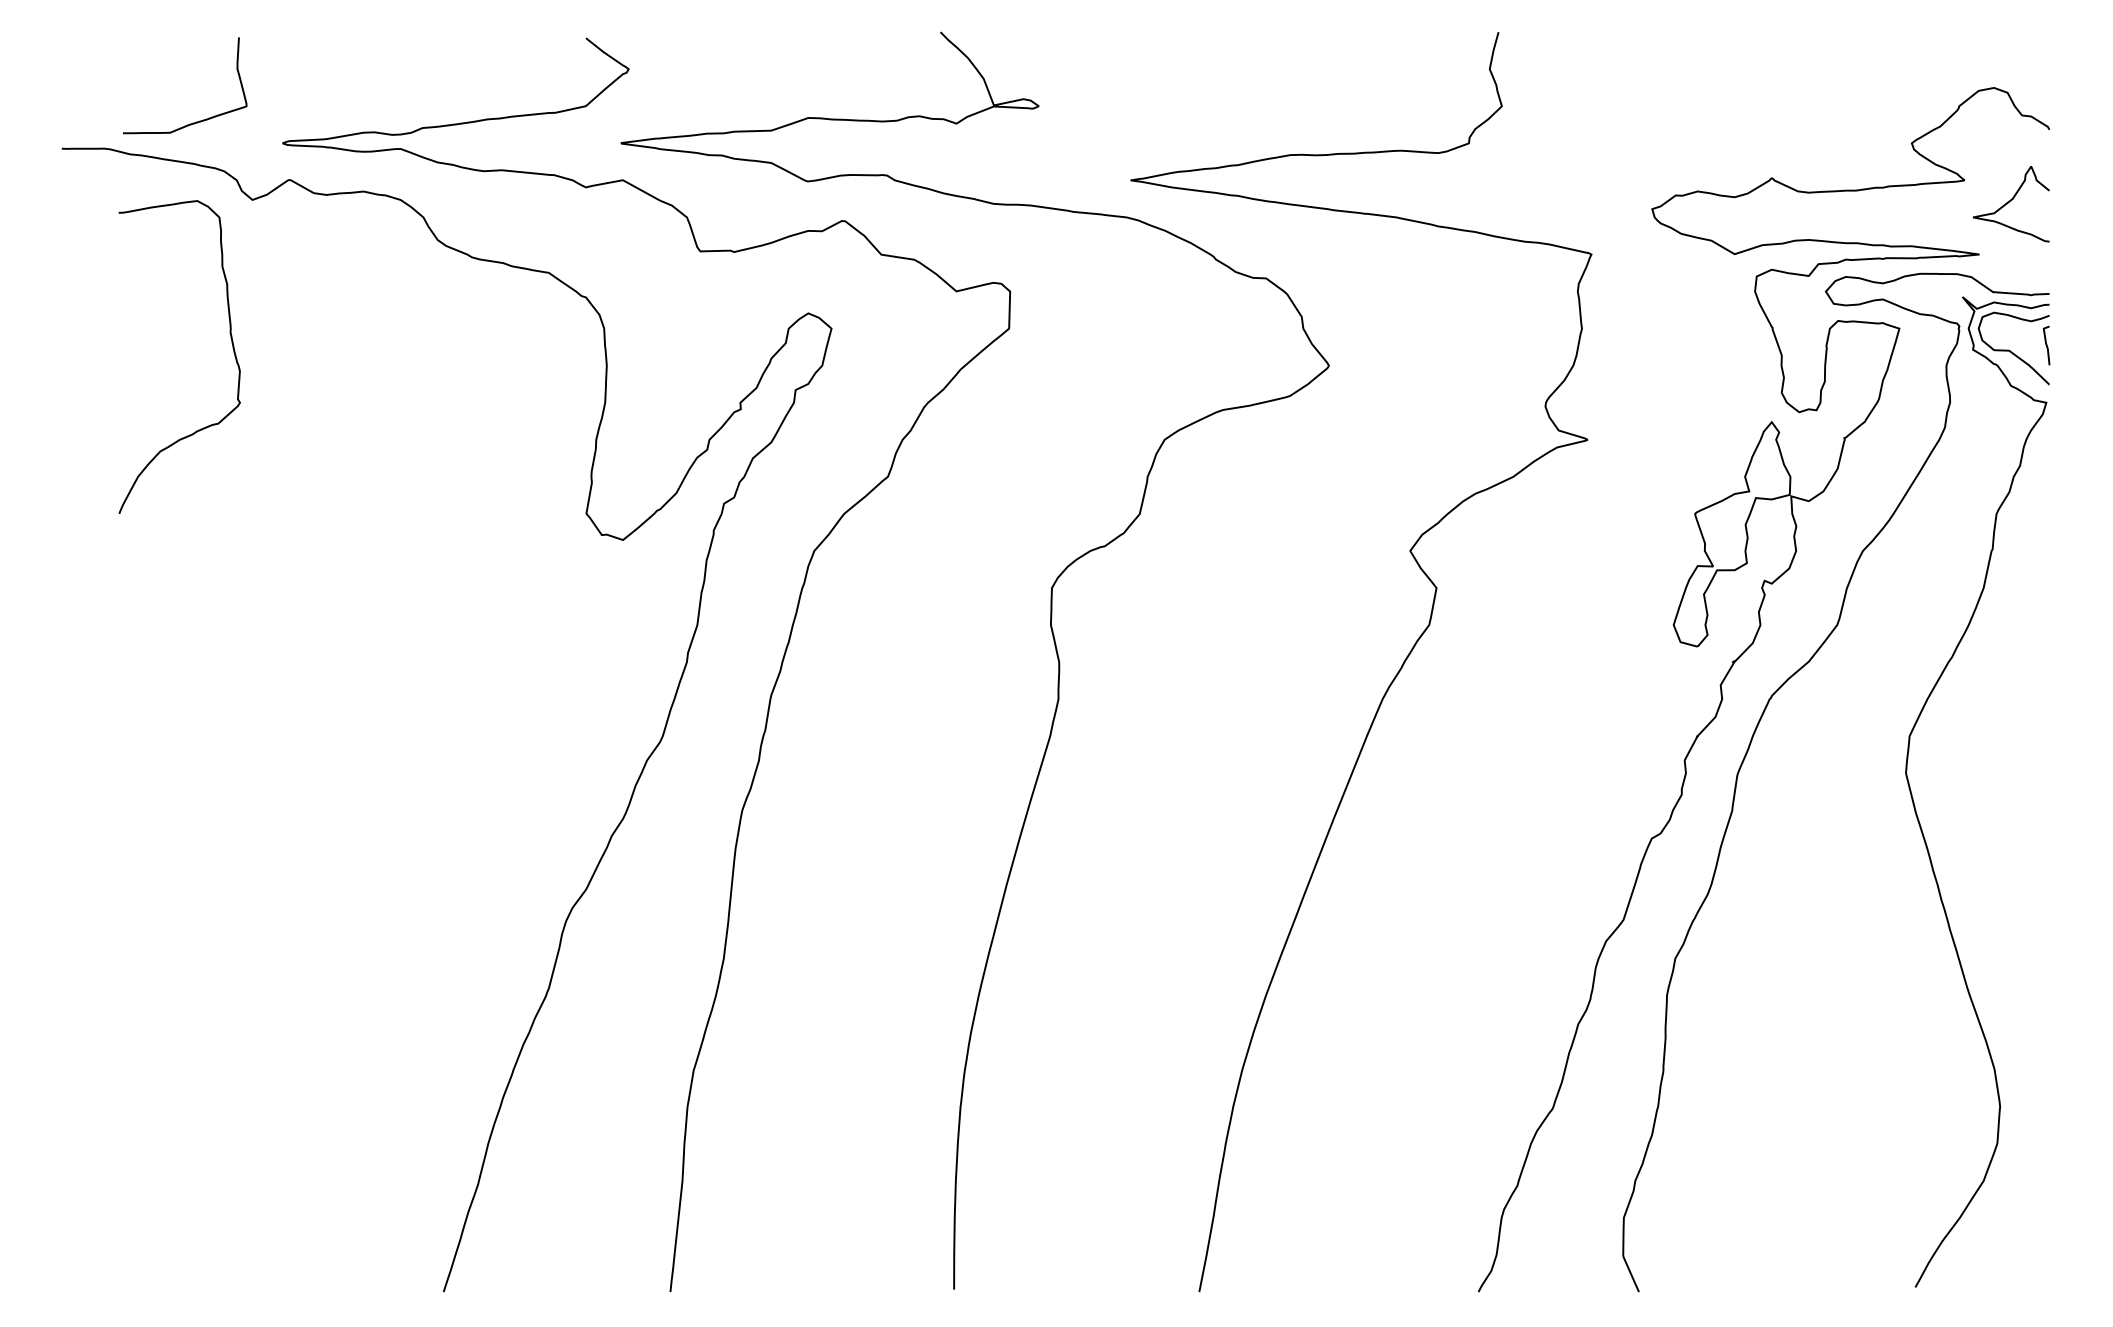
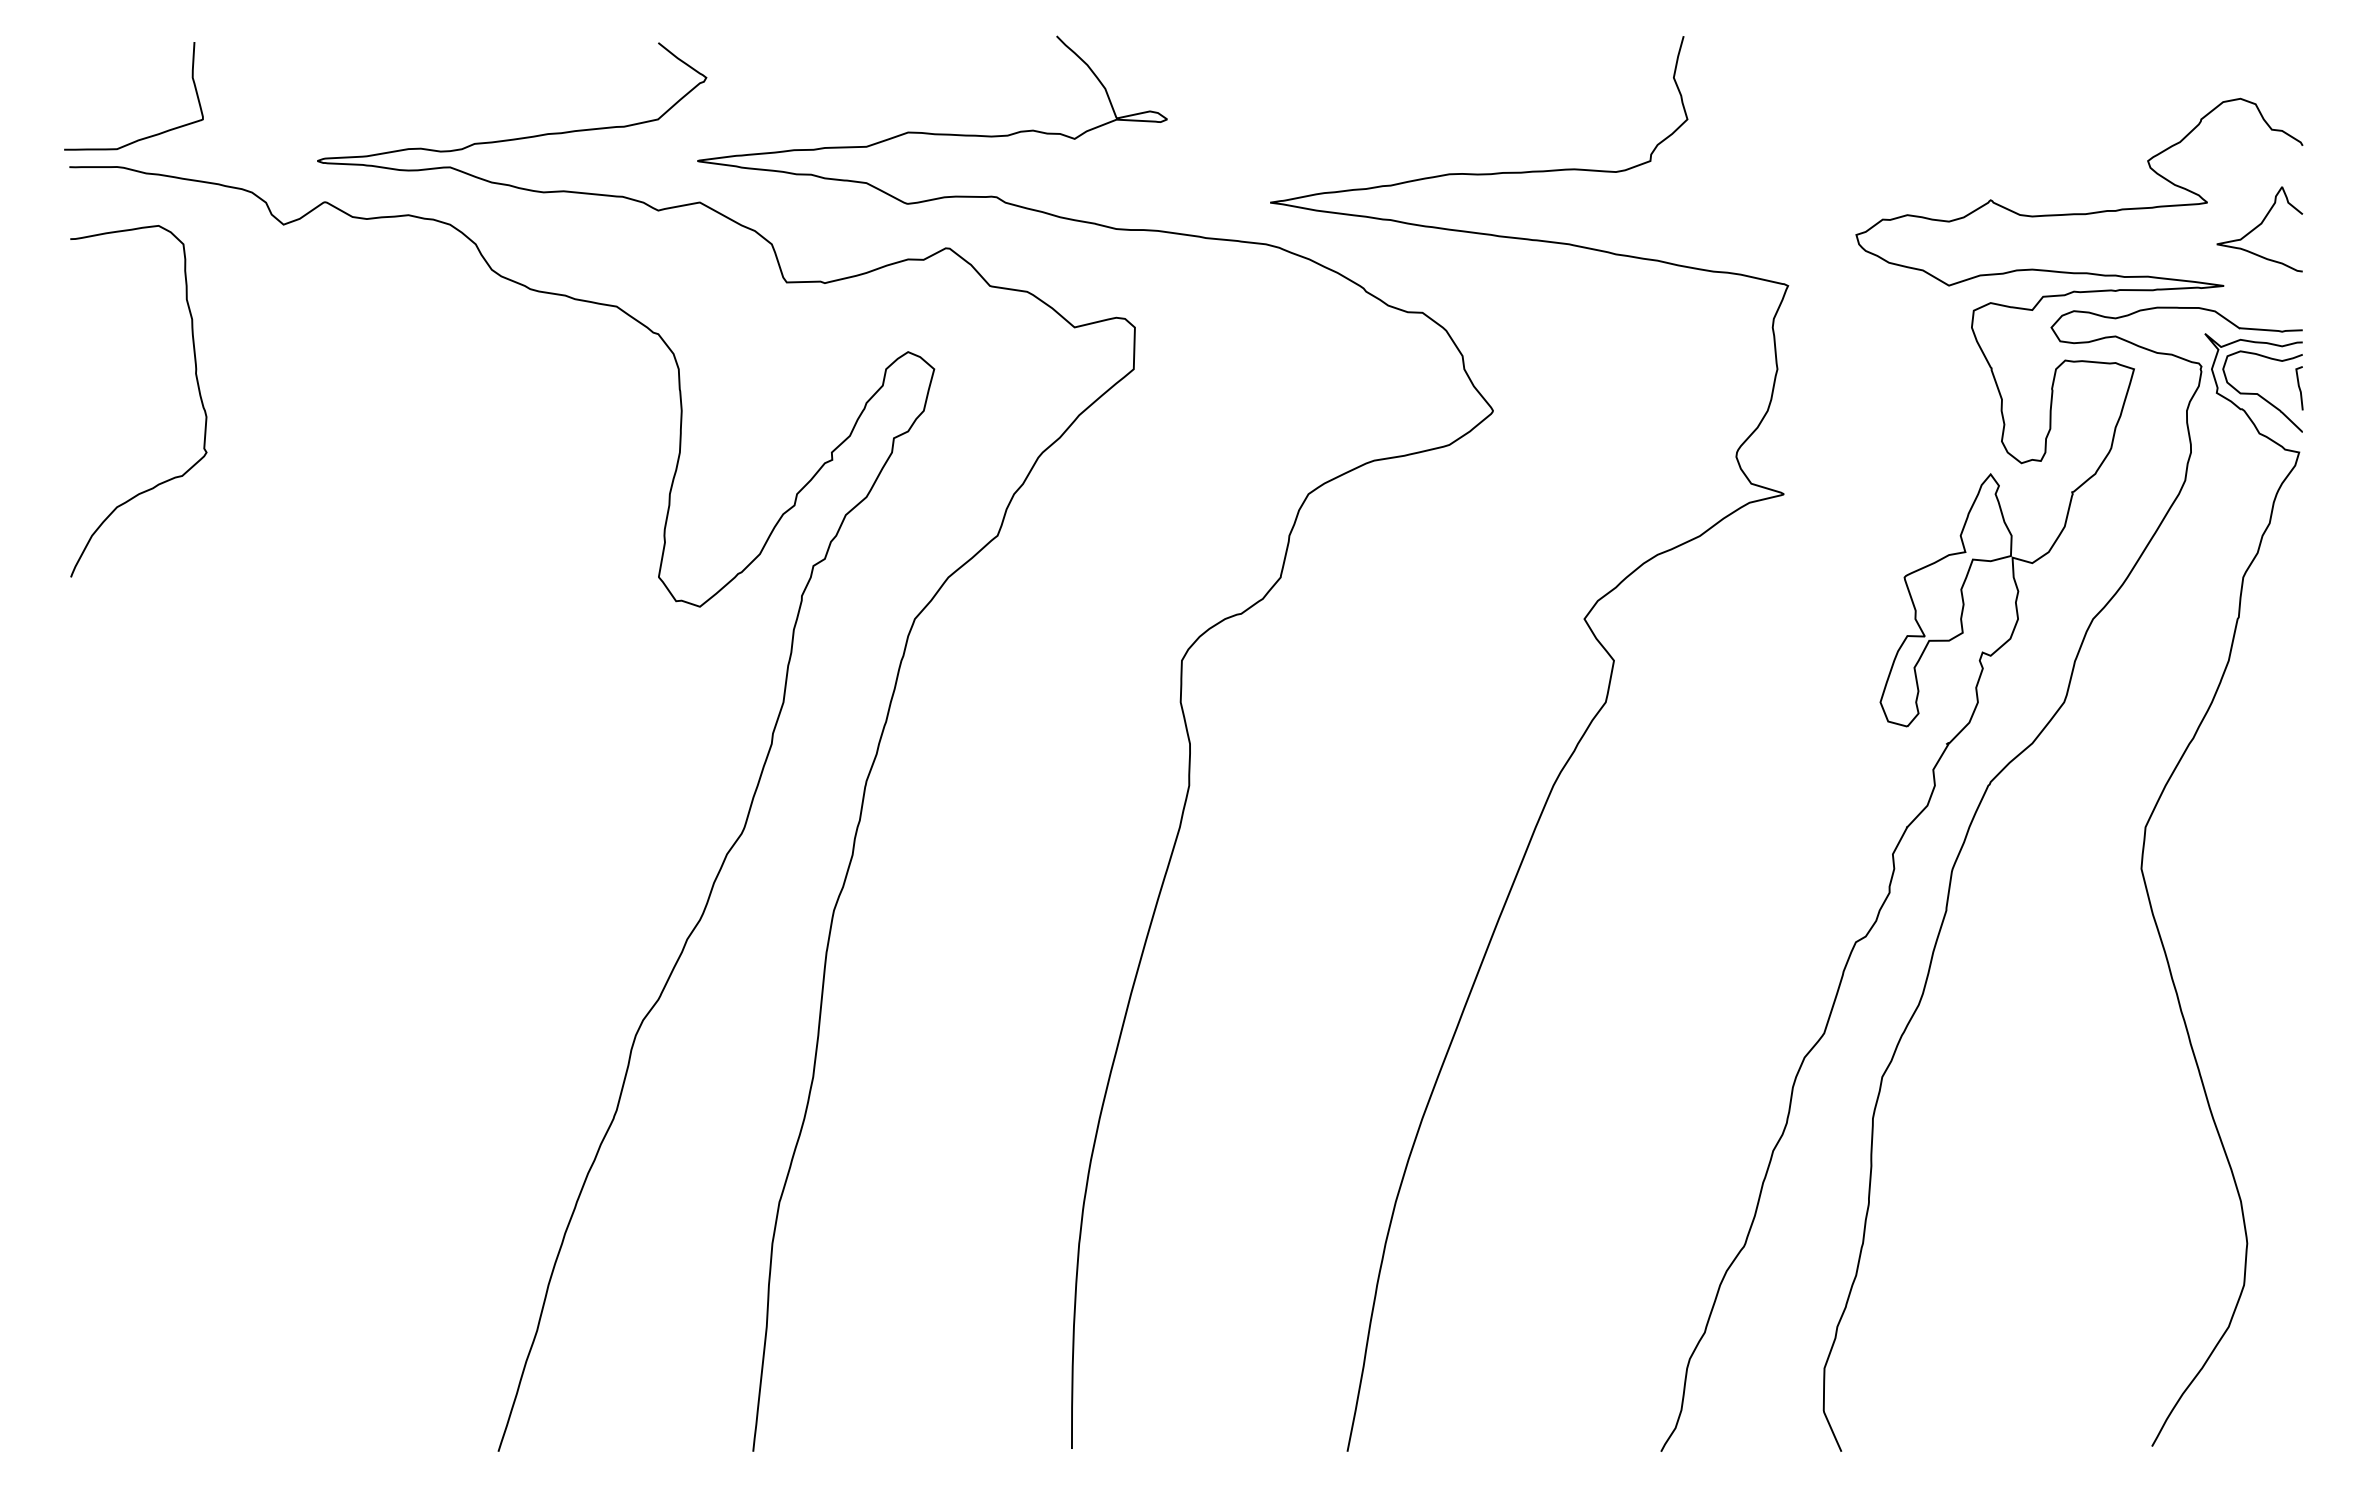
curve: (193, 122) -> (143, 137), moved
curve: (231, 344) -> (197, 387), moved

